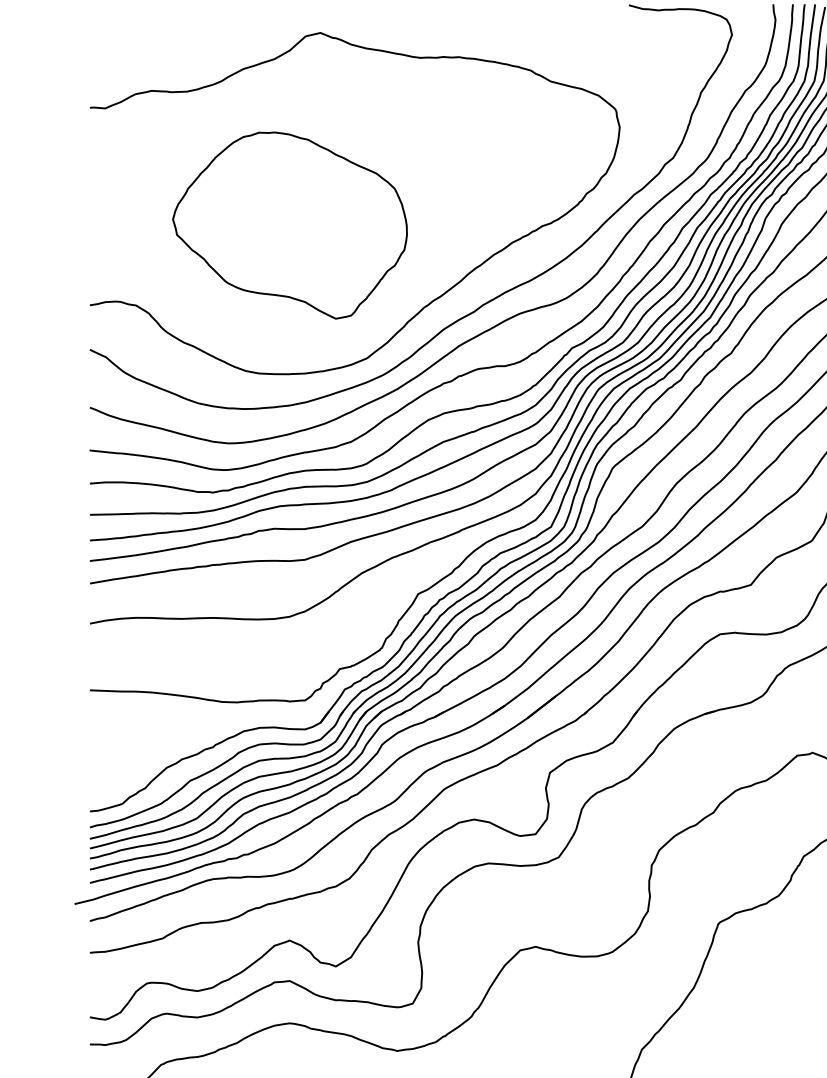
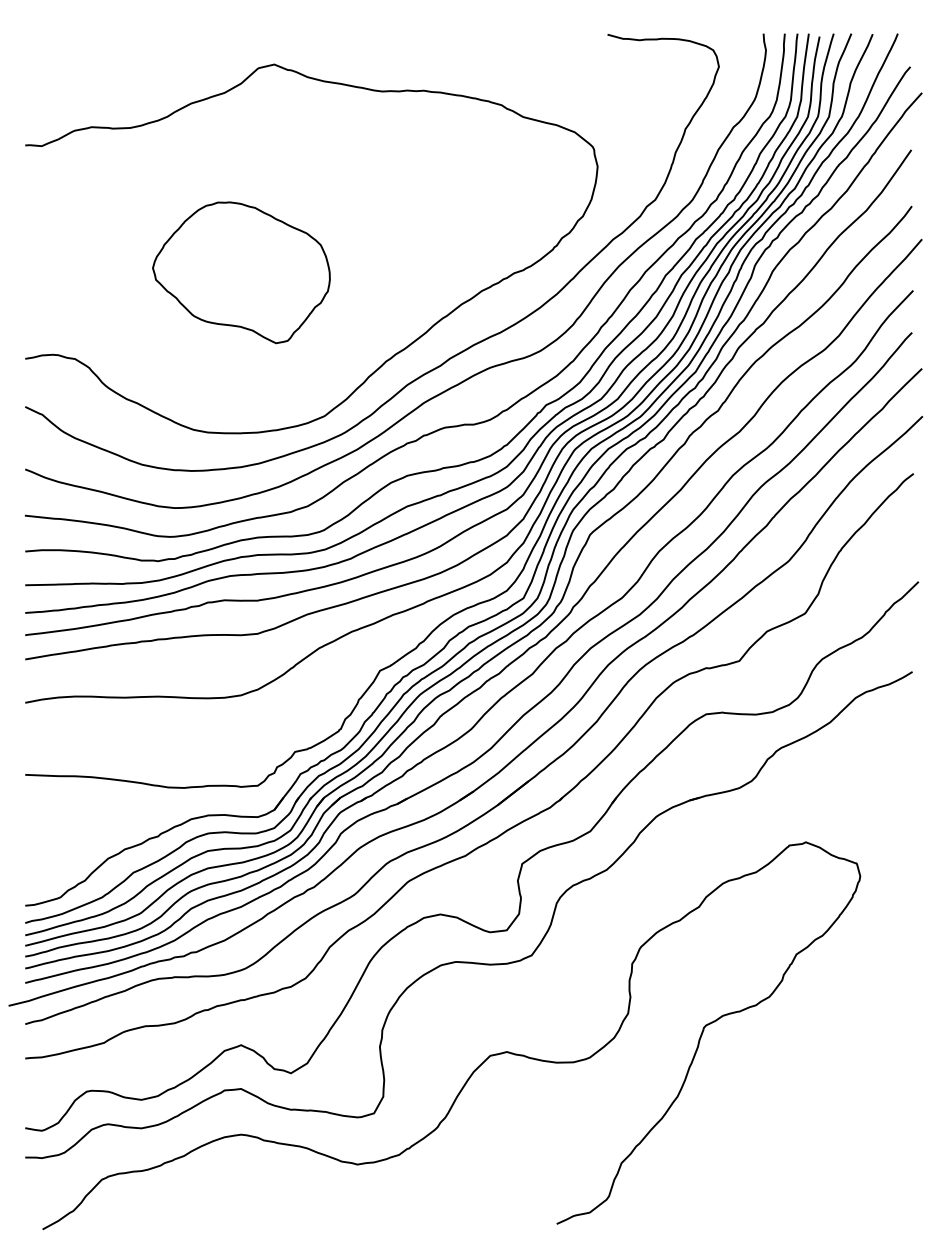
part: (290, 225) -> (241, 272), size x0.7

